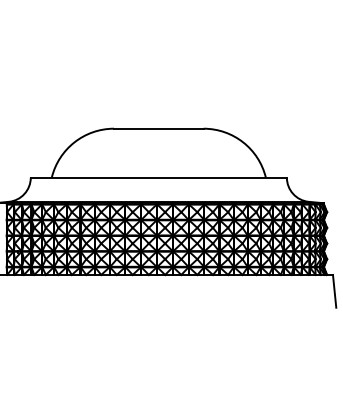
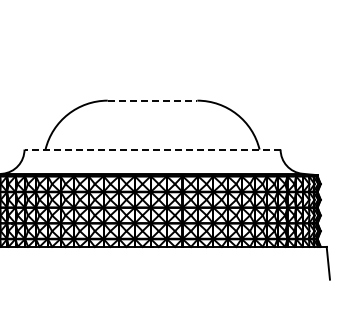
line: (158, 128) -> (152, 100), solid -> dashed
line: (158, 177) -> (152, 149), solid -> dashed

